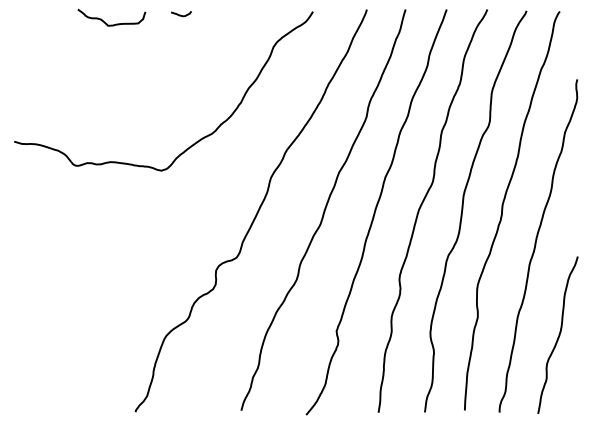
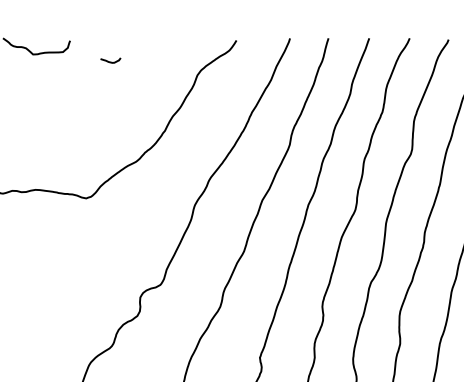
curve: (180, 14) -> (109, 61), moved

